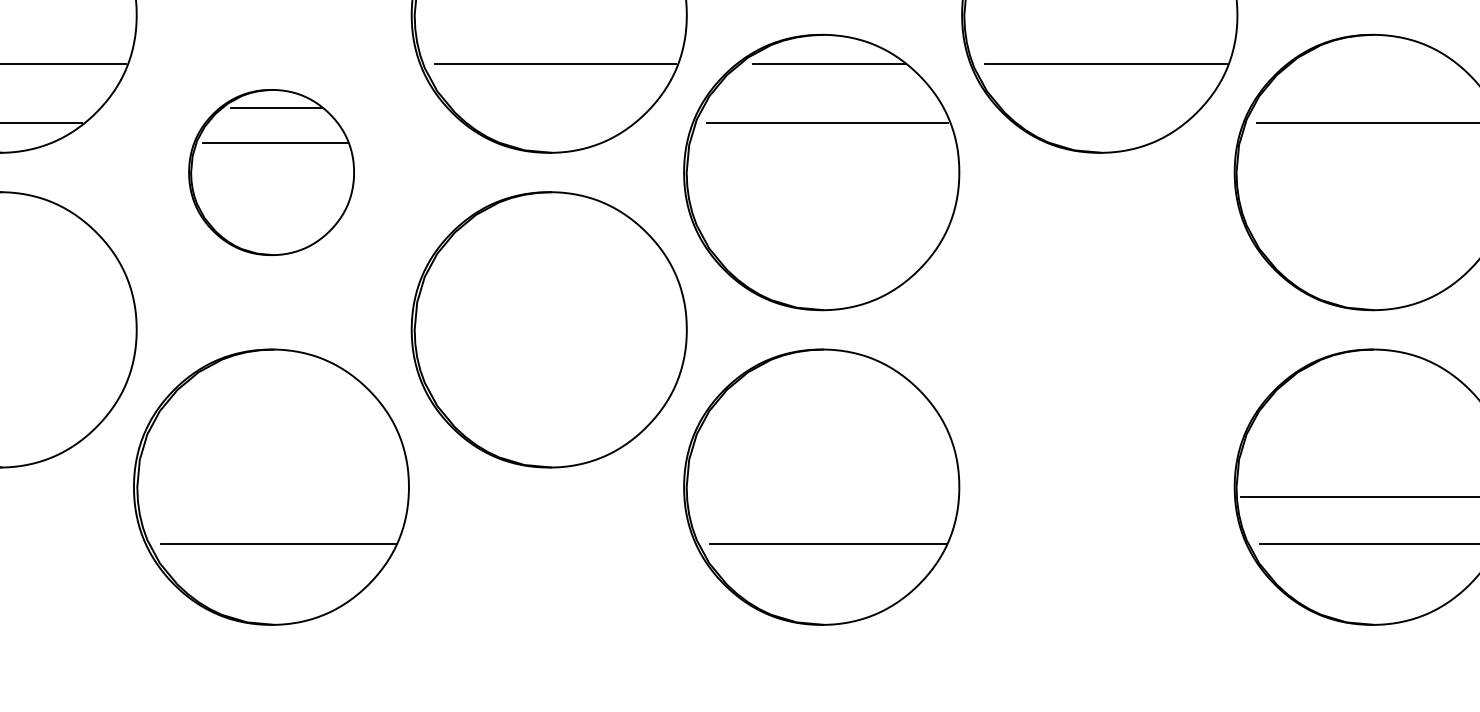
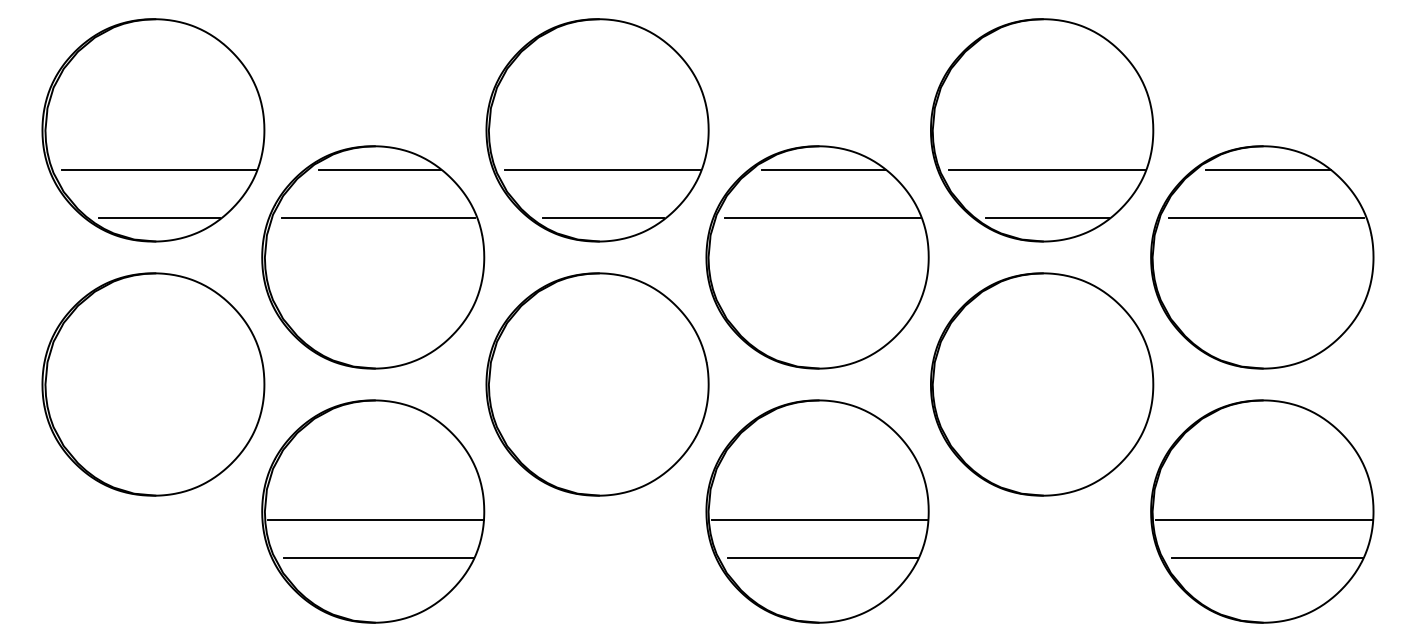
line: (1380, 64) -> (1268, 170), added
line: (556, 123) -> (603, 217), added
line: (1106, 123) -> (1047, 217), added
part: (271, 172) -> (373, 257), size x1.67
part: (1100, 329) -> (1042, 384), added
line: (274, 497) -> (375, 519), added
line: (824, 497) -> (819, 519), added

